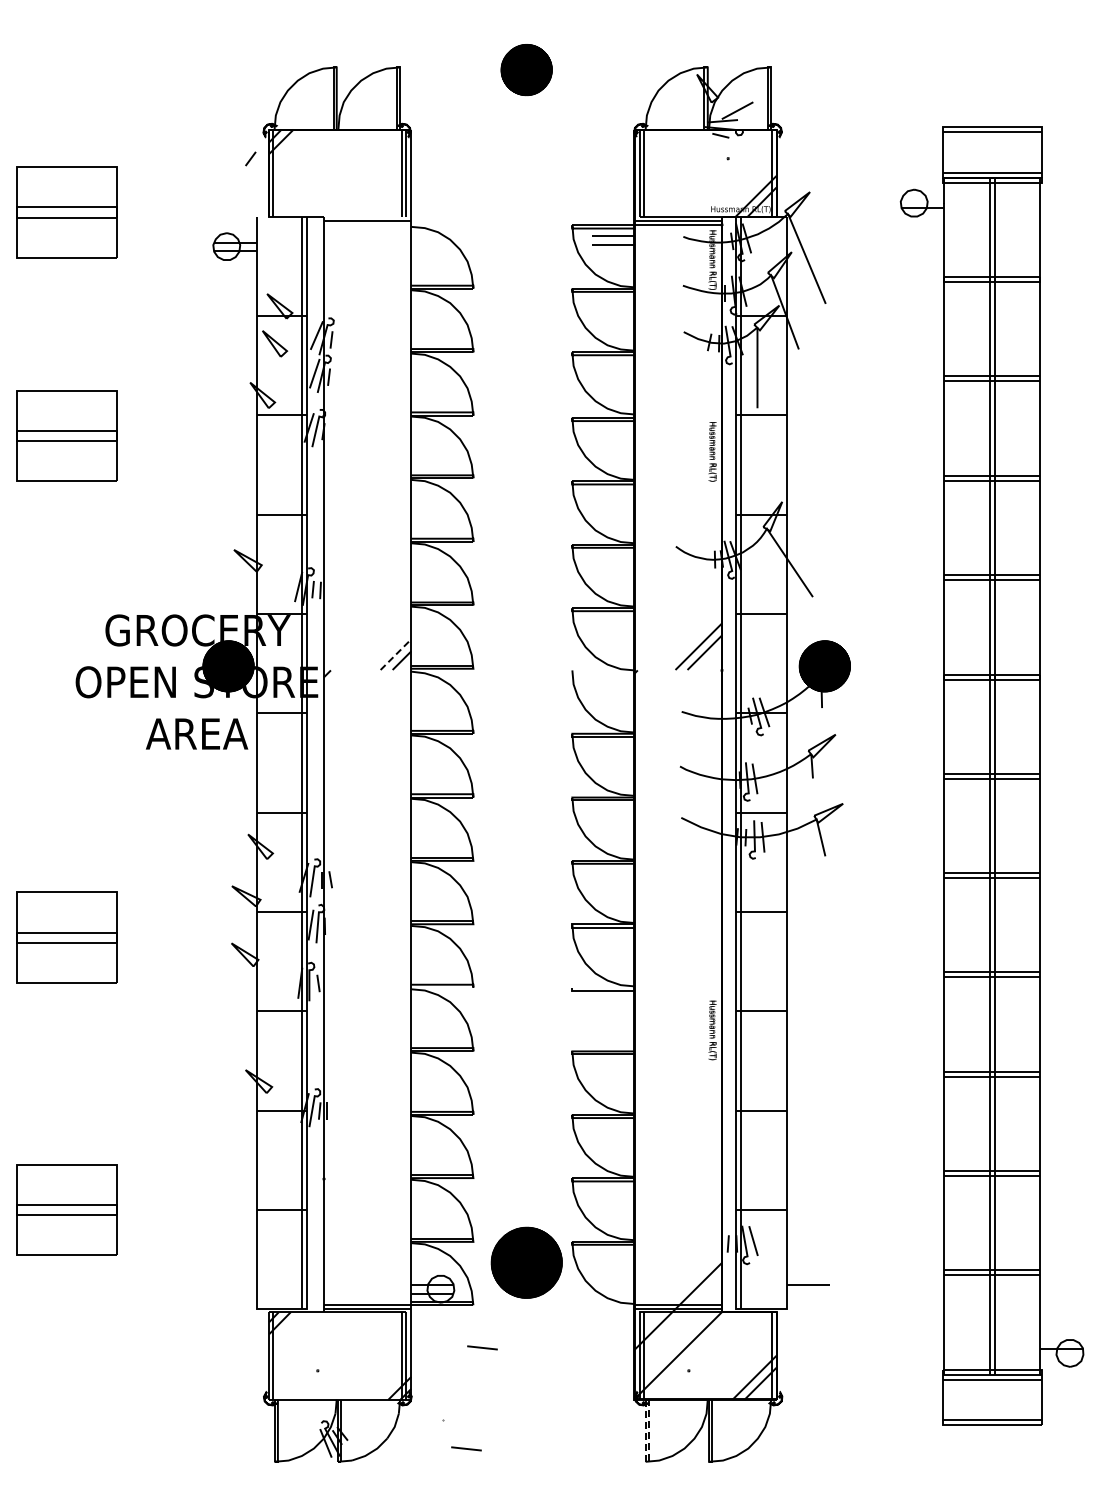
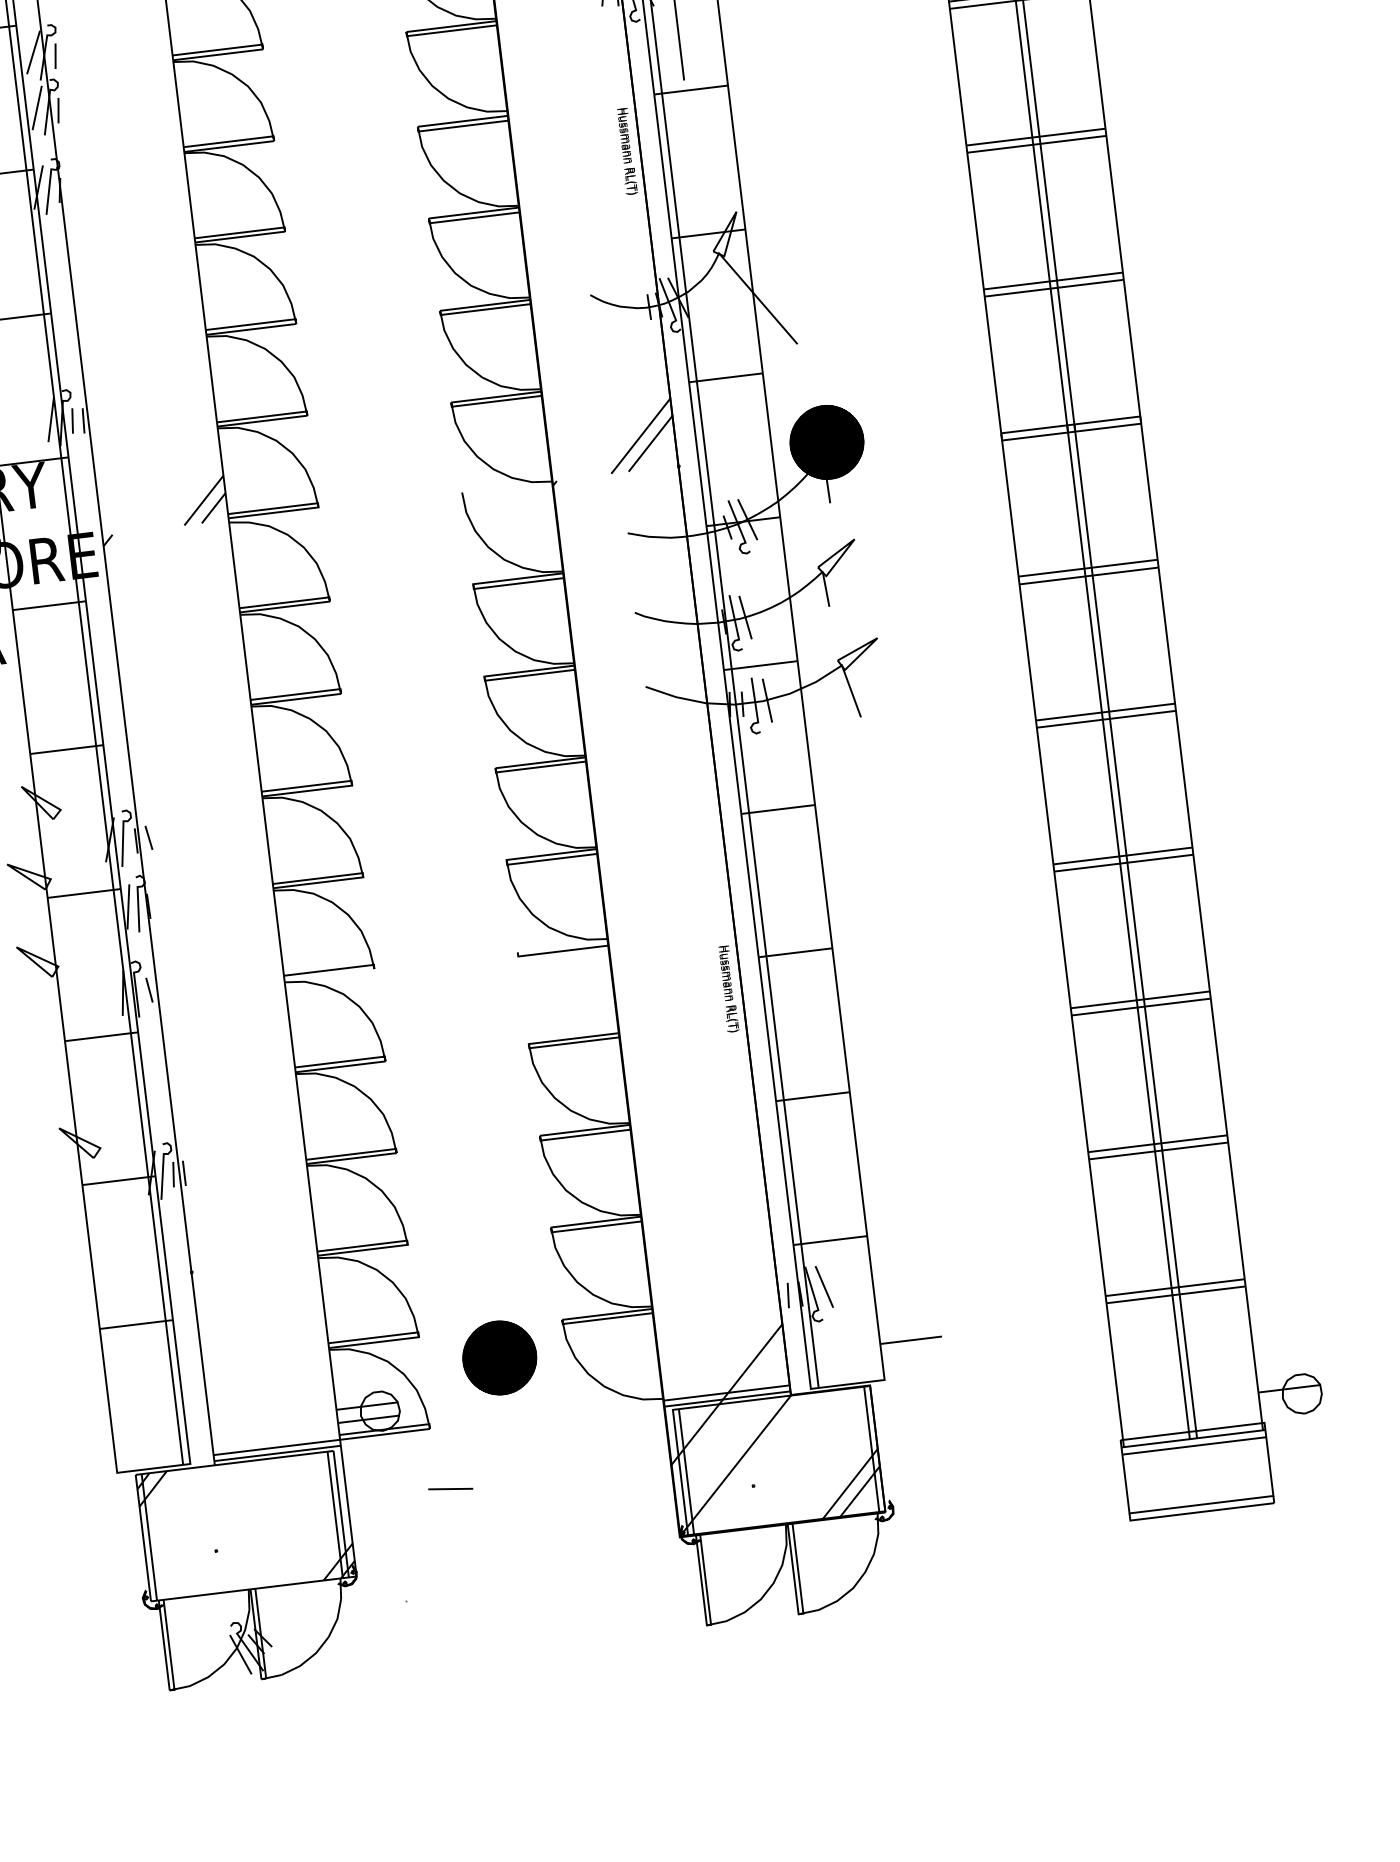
line: (395, 654) -> (203, 500), dashed -> solid
part: (526, 1262) -> (499, 1357), size x0.71
line: (466, 1448) -> (445, 1637), removed
line: (647, 1461) -> (709, 1624), dashed -> solid

